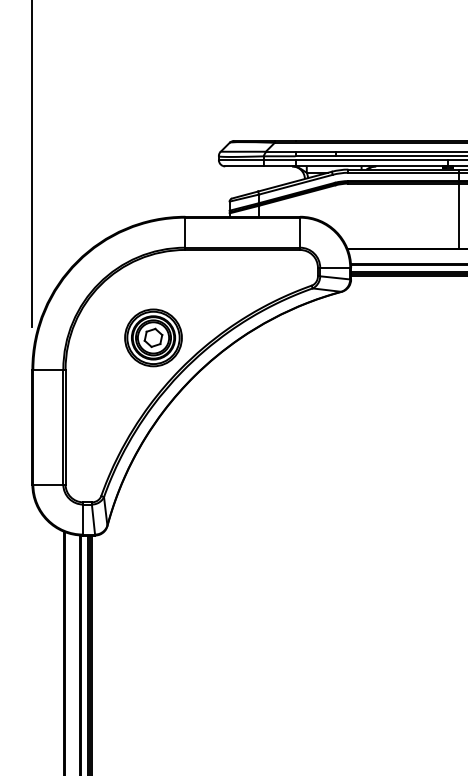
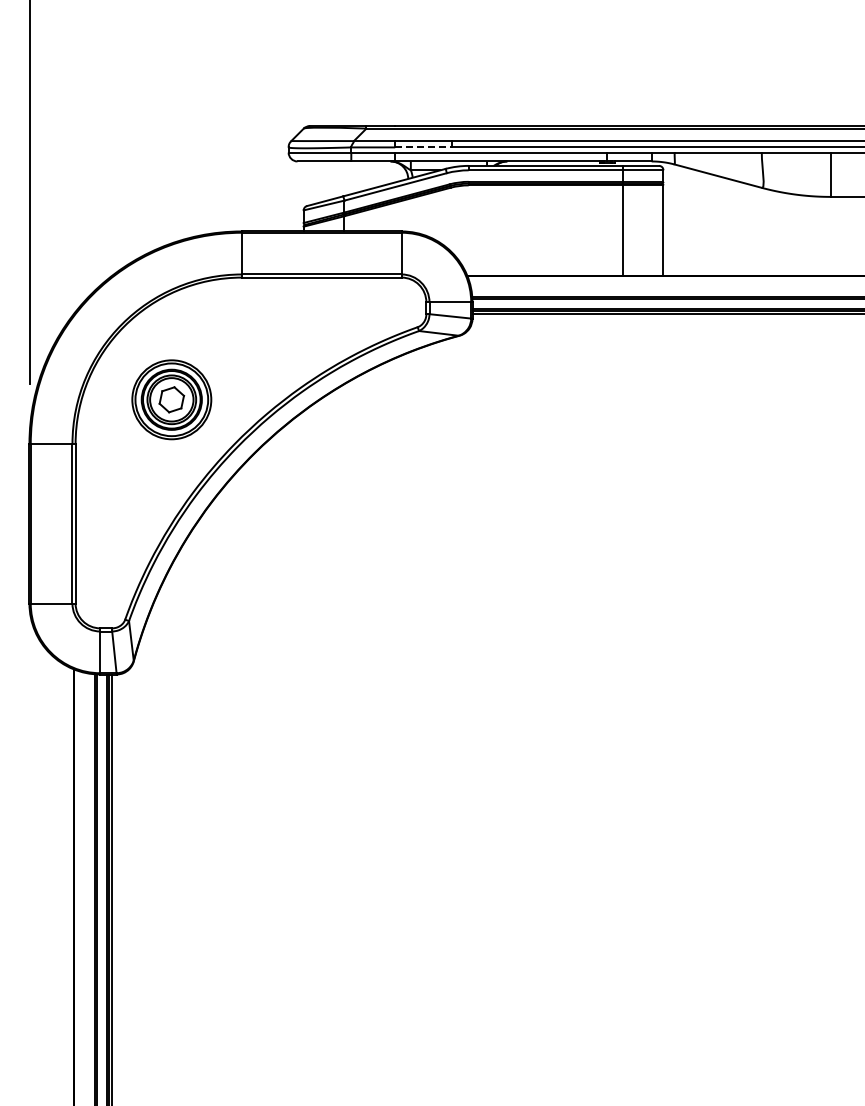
line: (315, 156) -> (423, 147), solid -> dashed
part: (153, 337) -> (171, 399), moved

